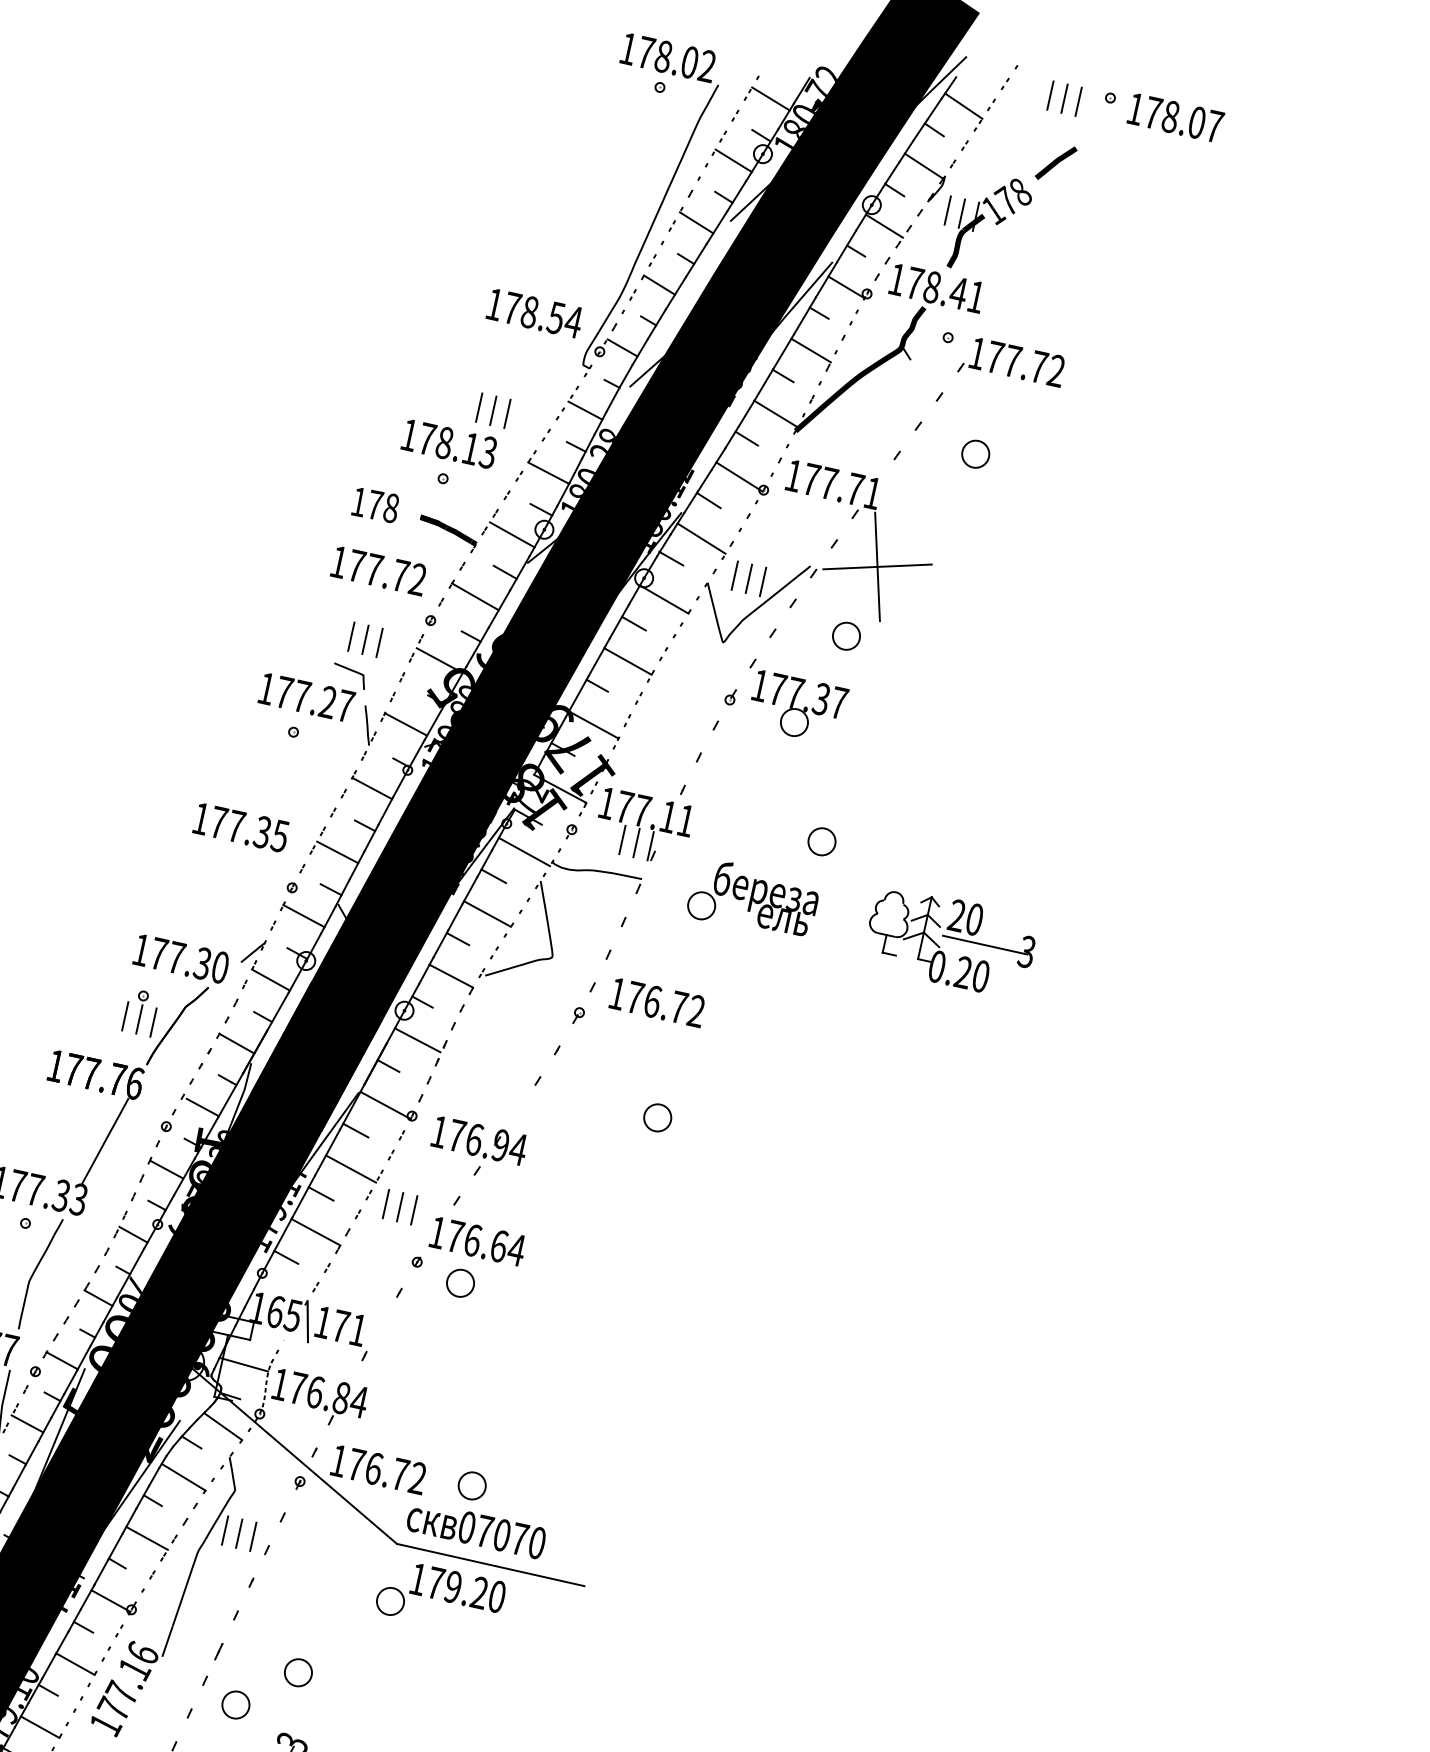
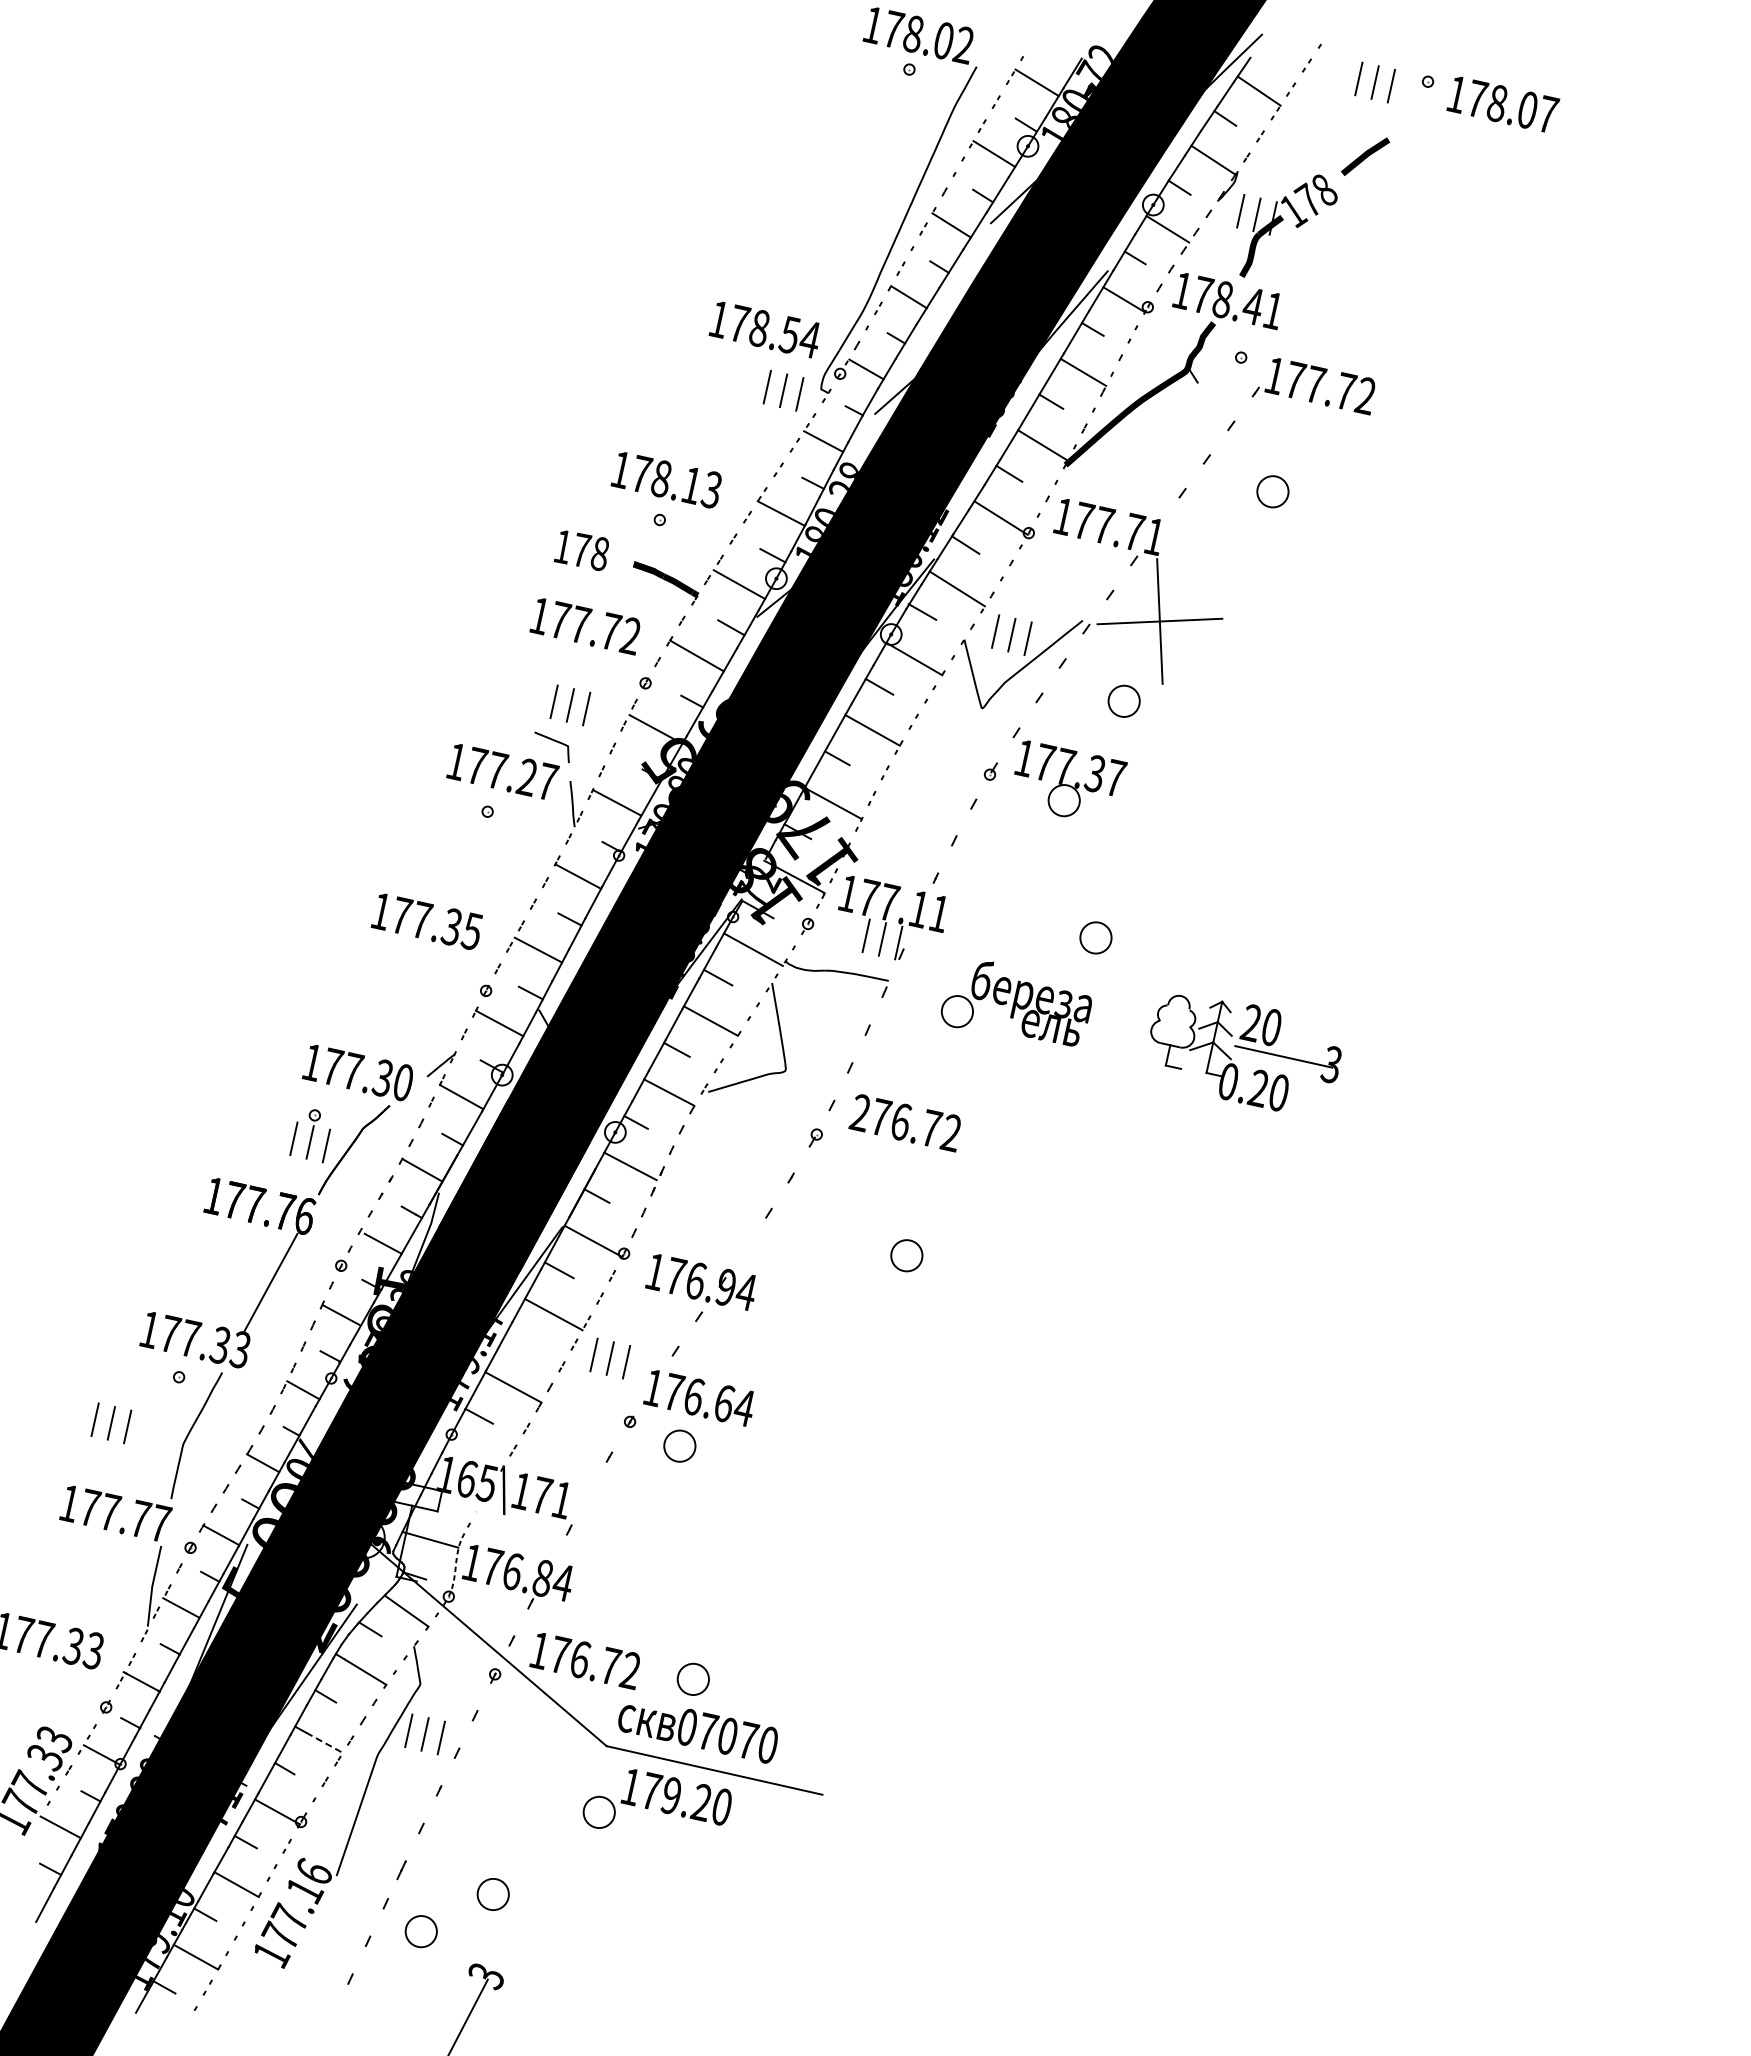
part: (493, 410) -> (783, 390), moved
text: (615, 994) -> (858, 1113), 176.72 -> 276.72
line: (321, 1194) -> (519, 1343), removed
line: (151, 1540) -> (324, 1742), solid -> dashed

